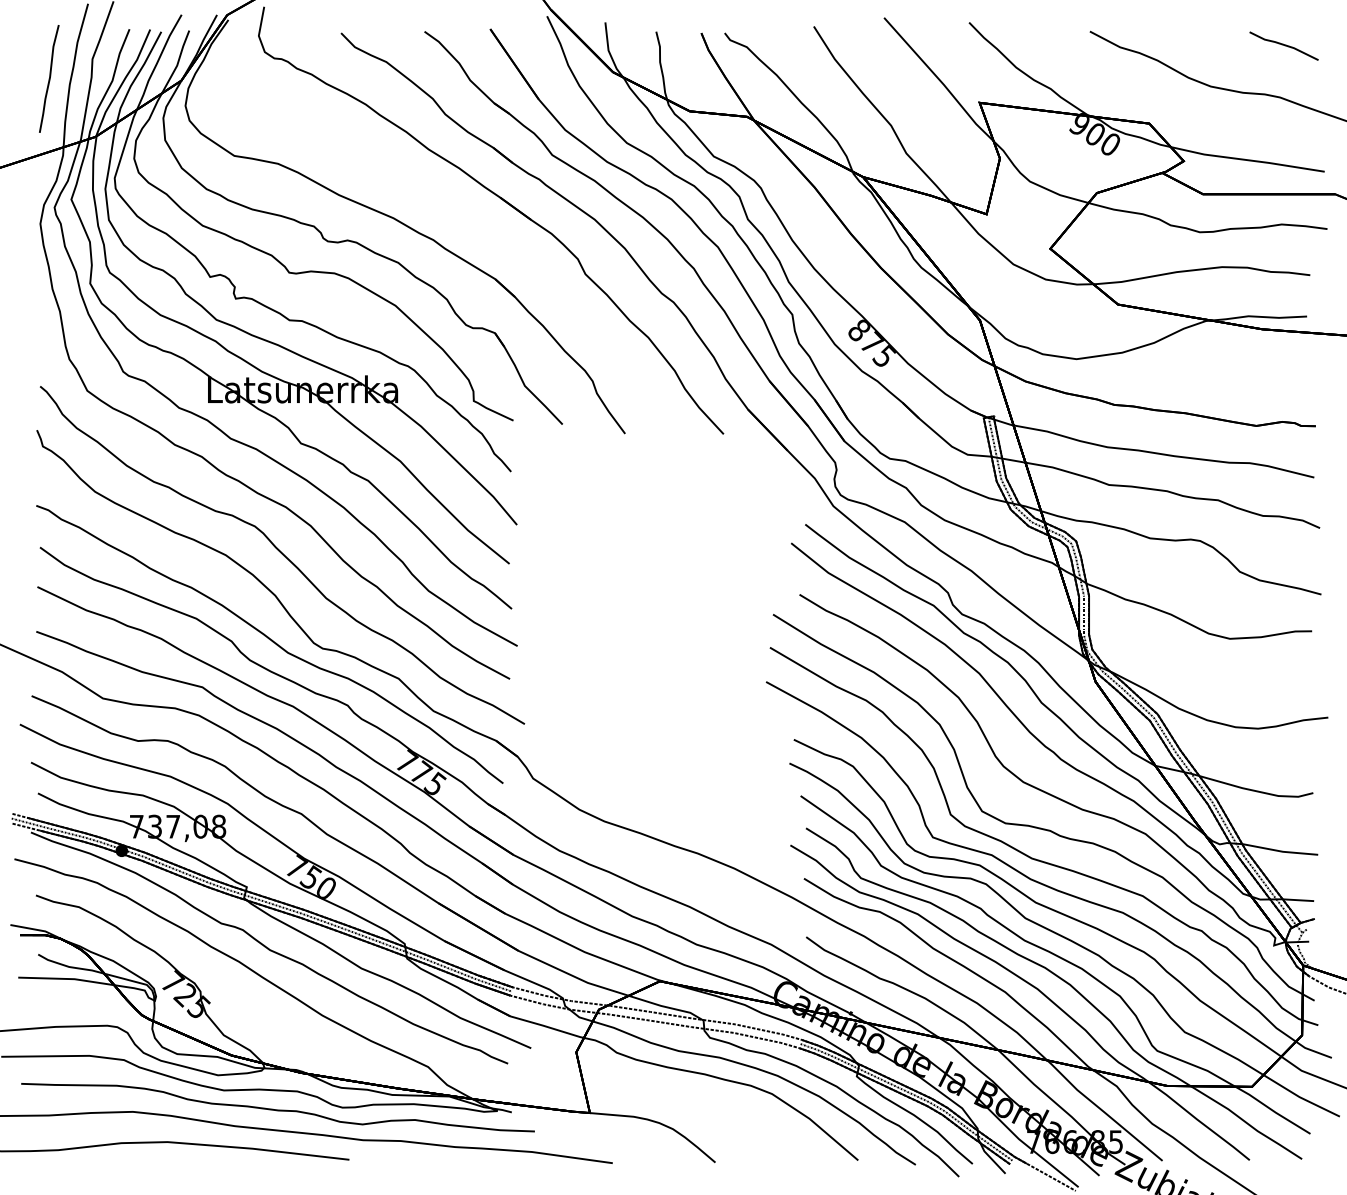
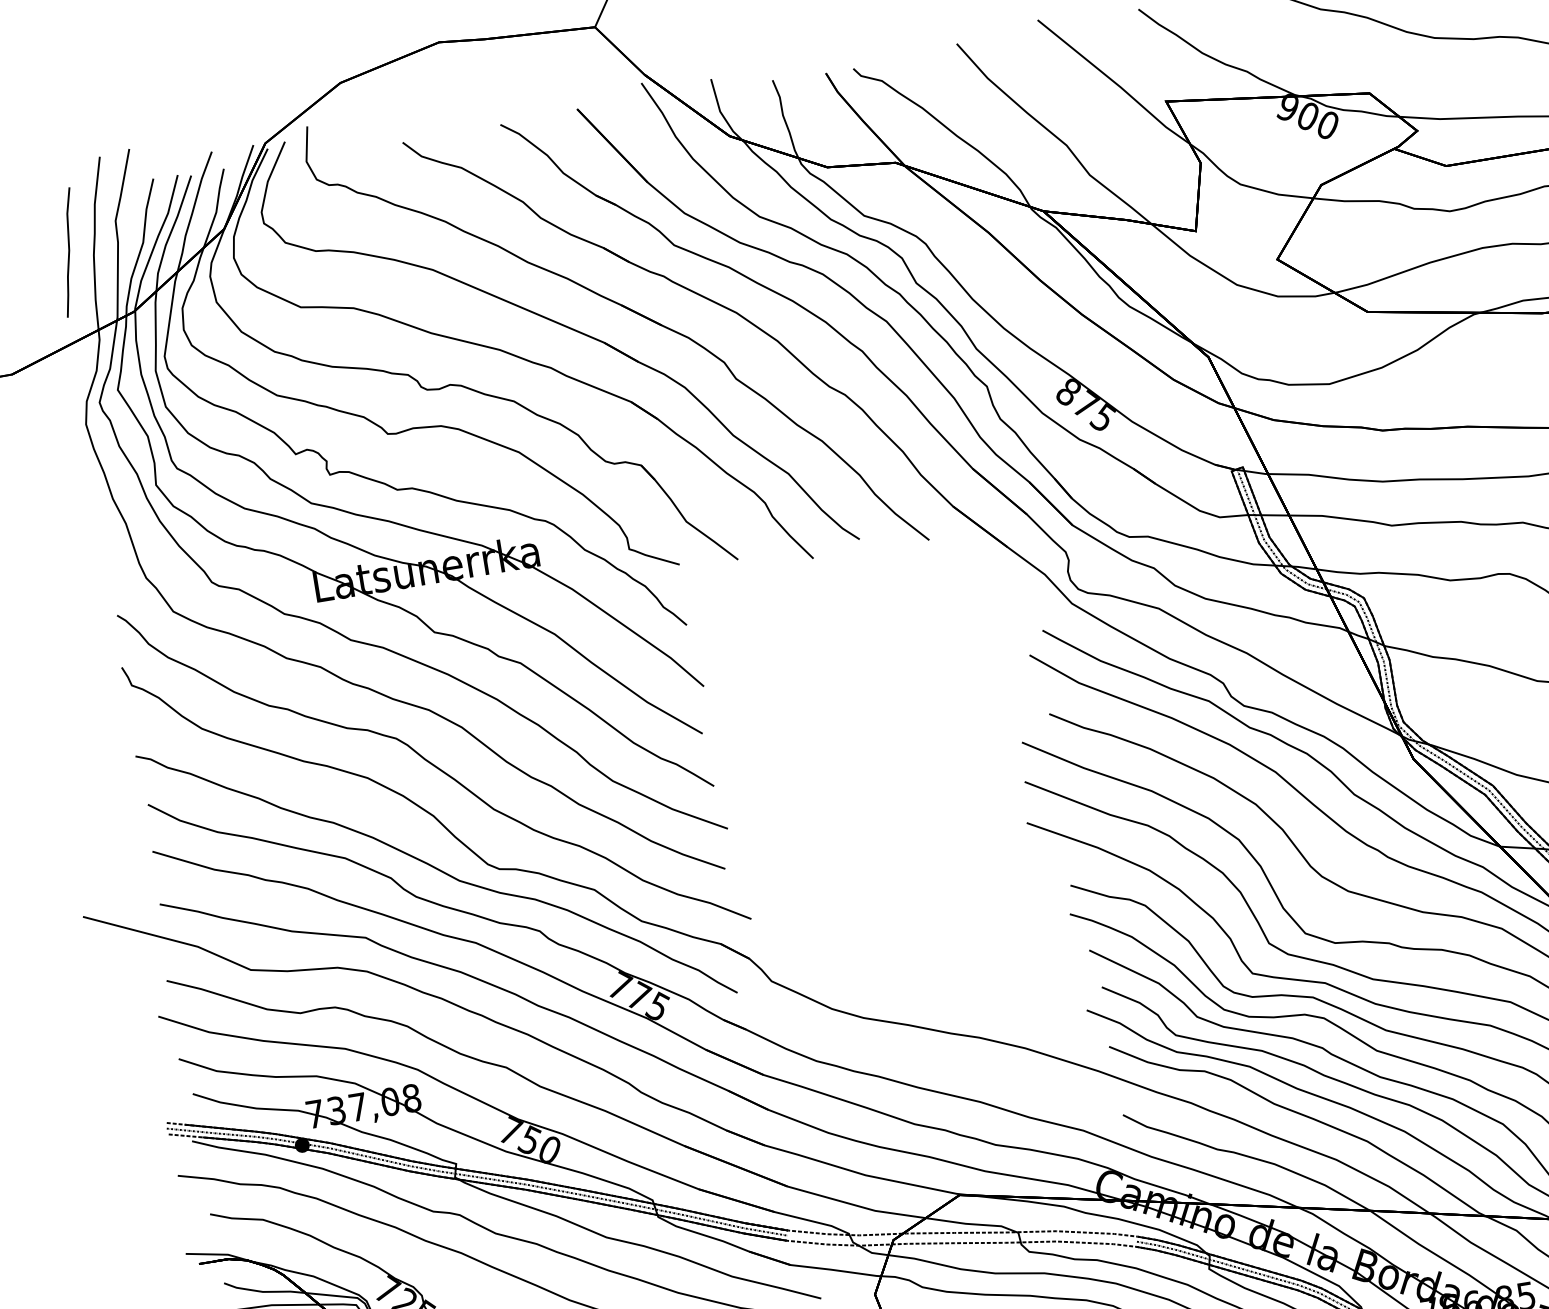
part: (447, 206) -> (560, 325), added

